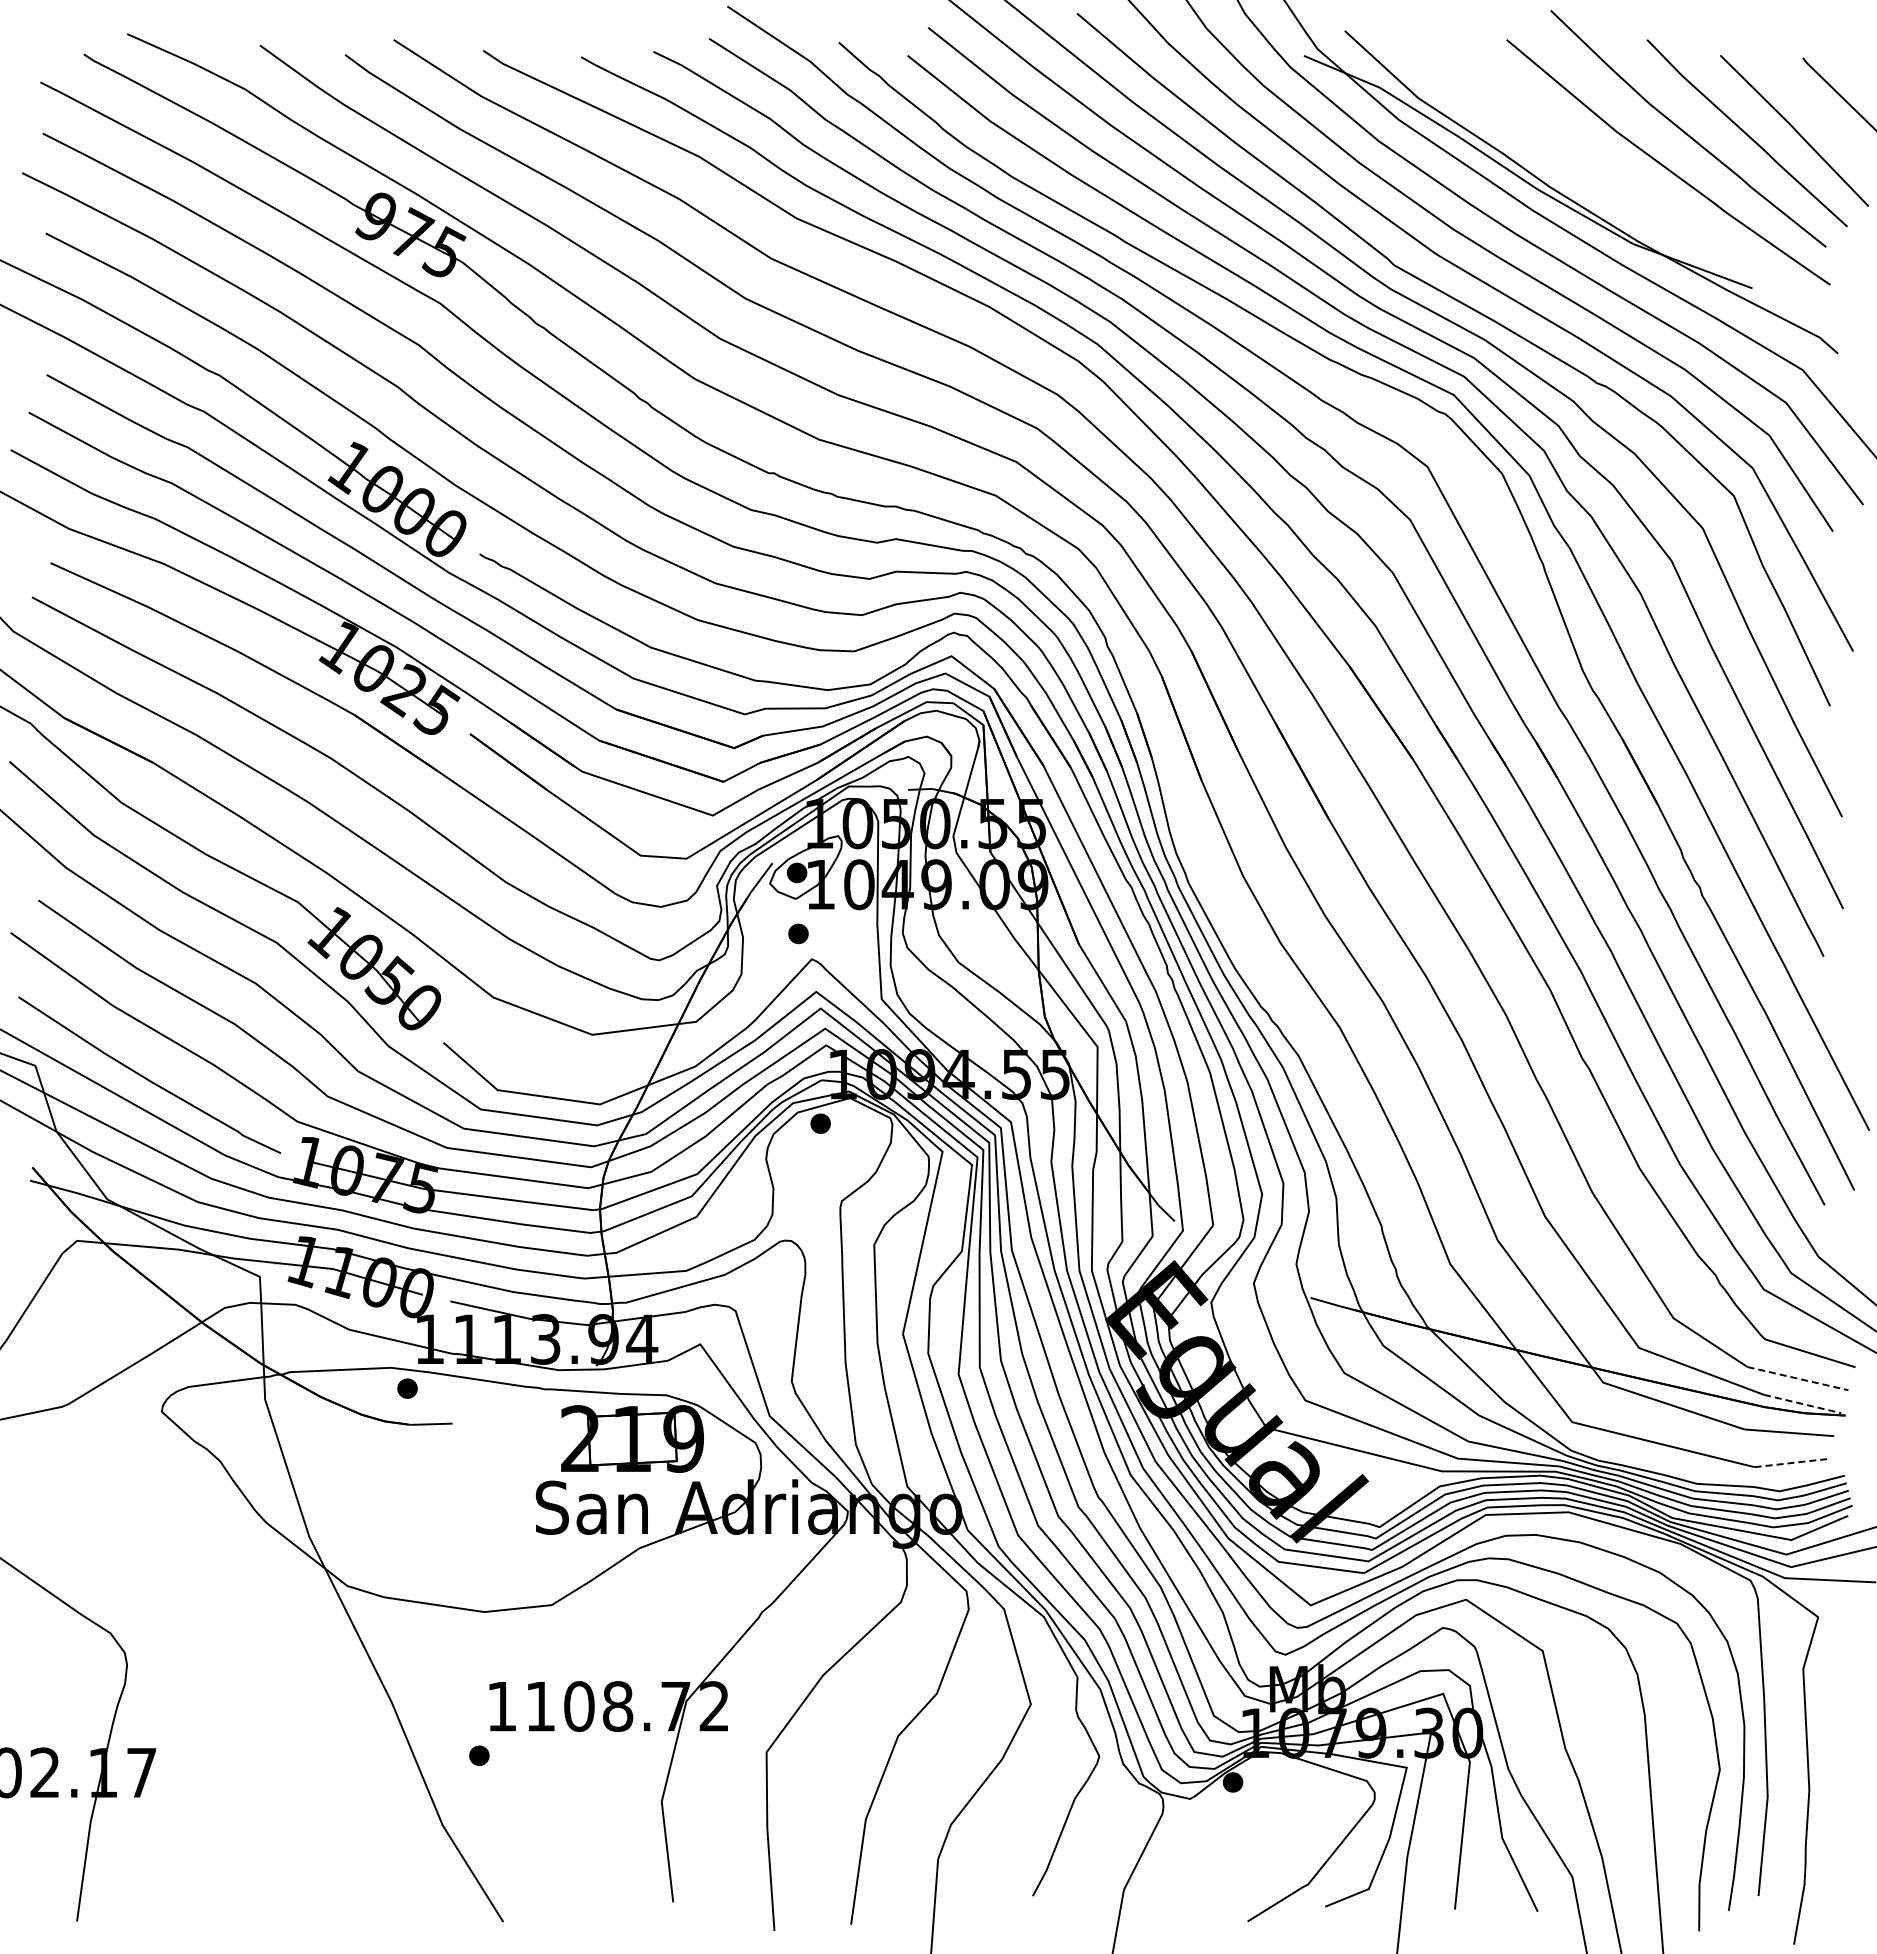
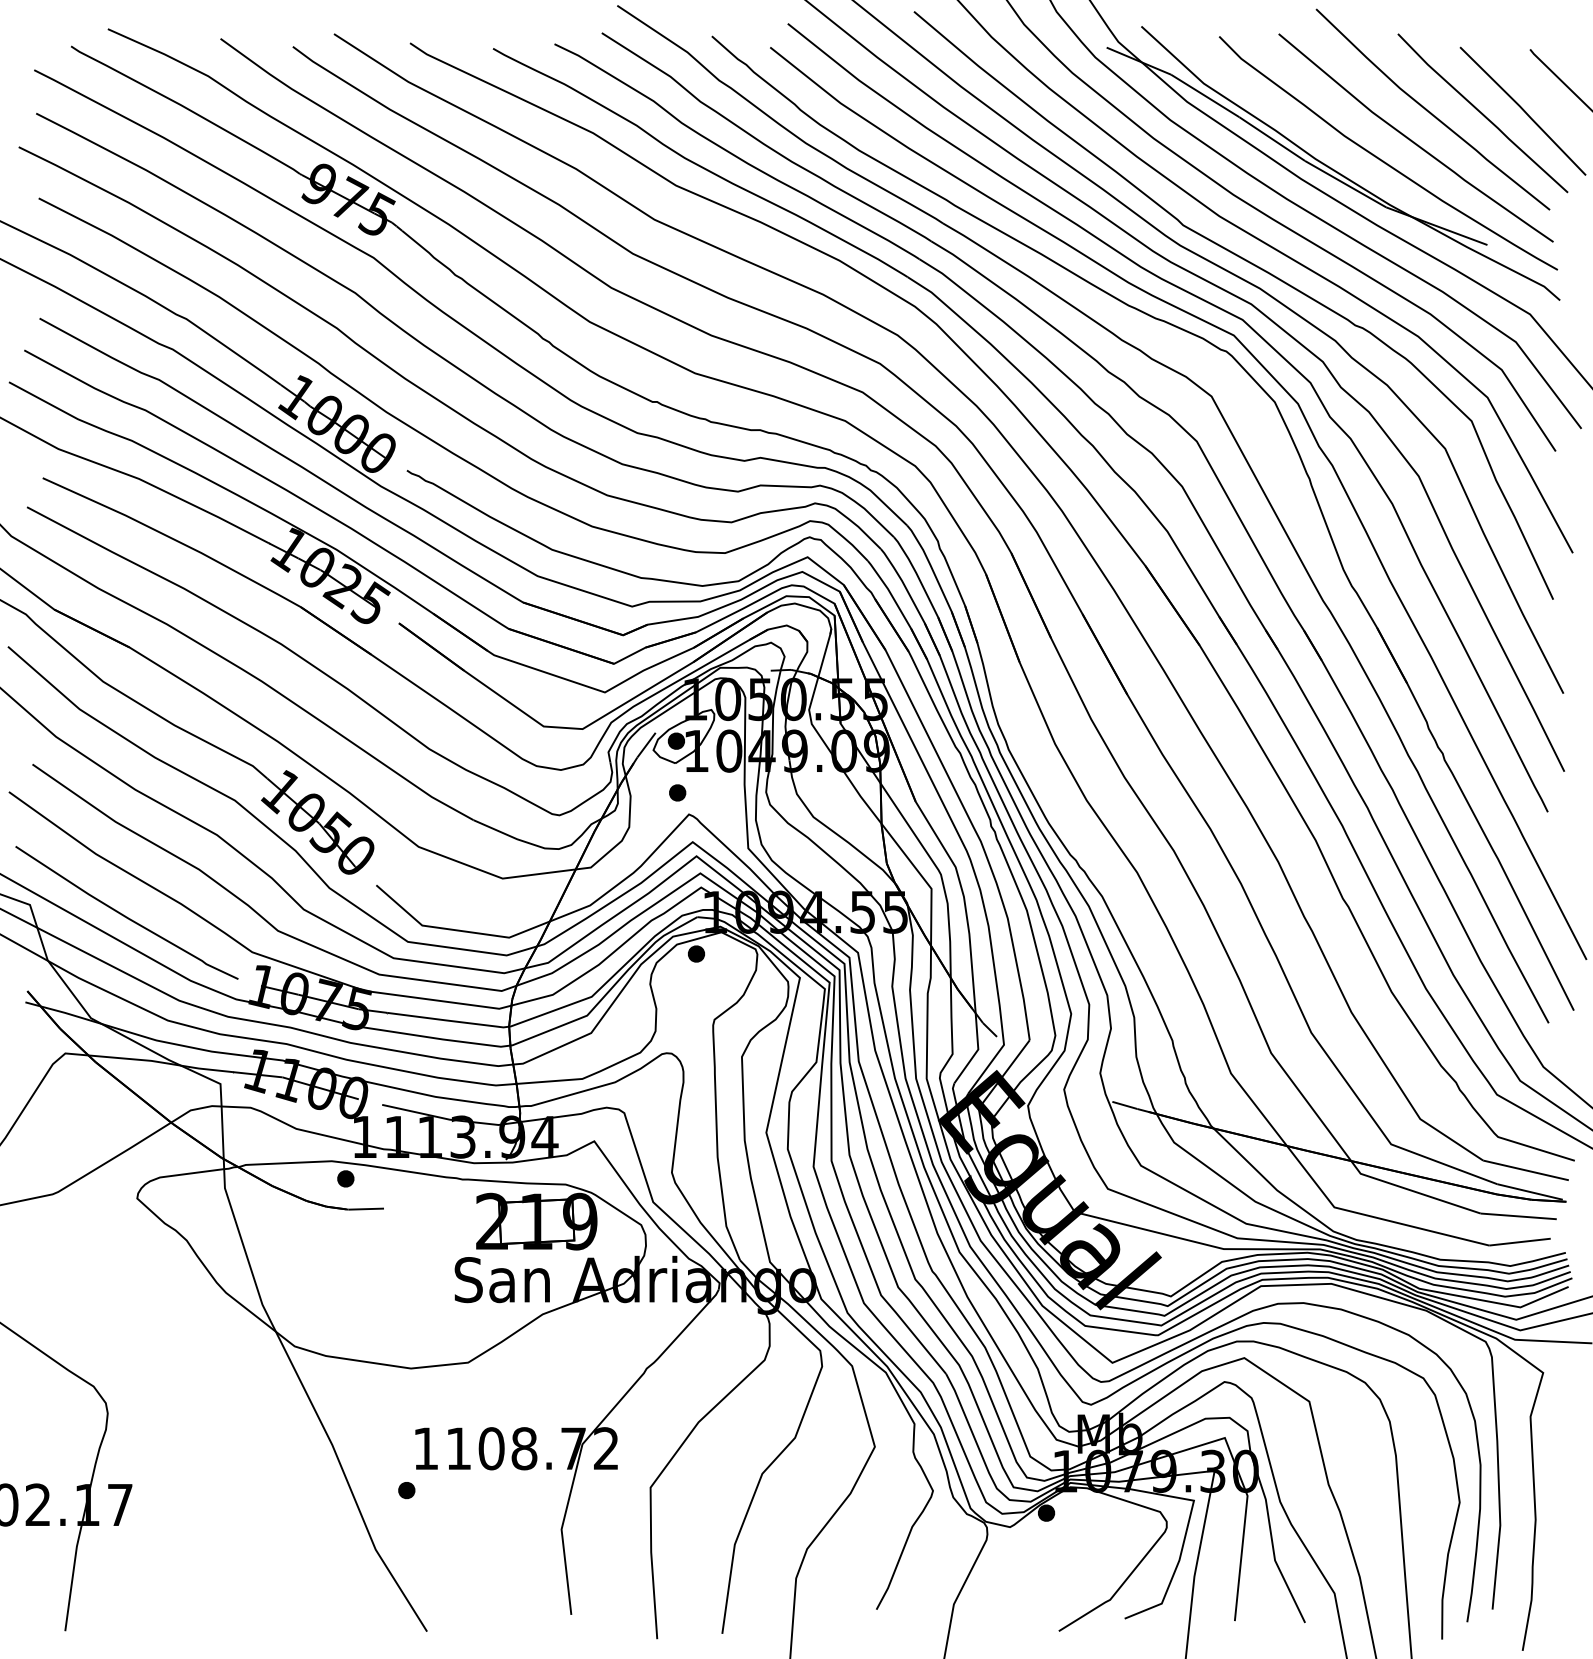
curve: (1629, 188) -> (1383, 160), added
line: (1797, 1378) -> (1525, 1170), dashed -> solid
line: (1802, 1404) -> (1529, 1192), dashed -> solid
line: (1791, 1463) -> (1520, 1242), dashed -> solid

